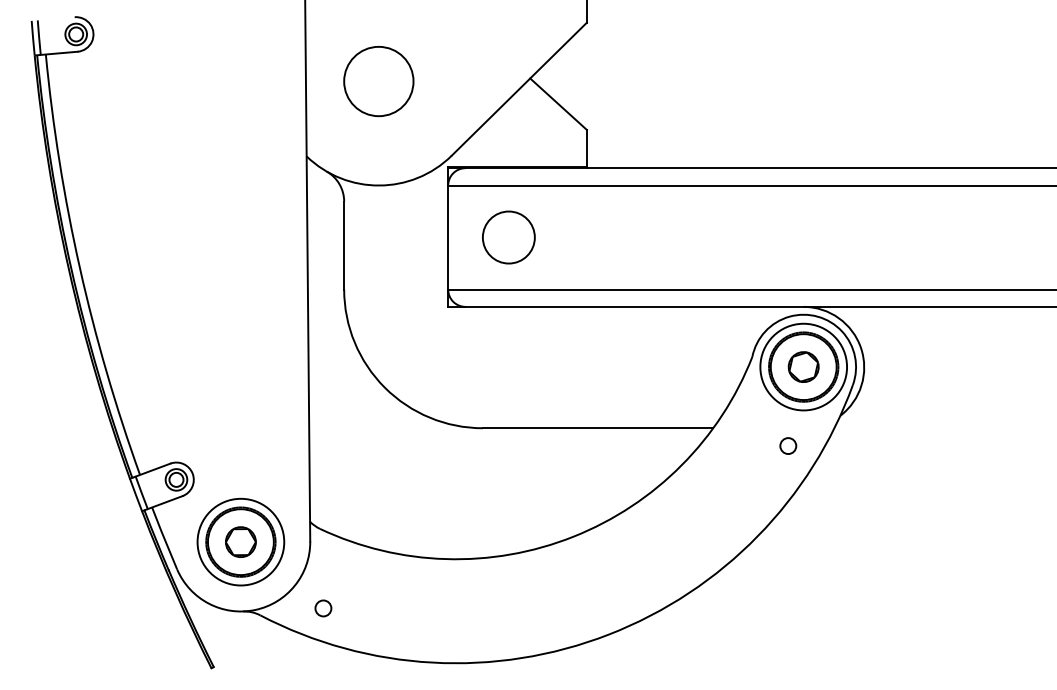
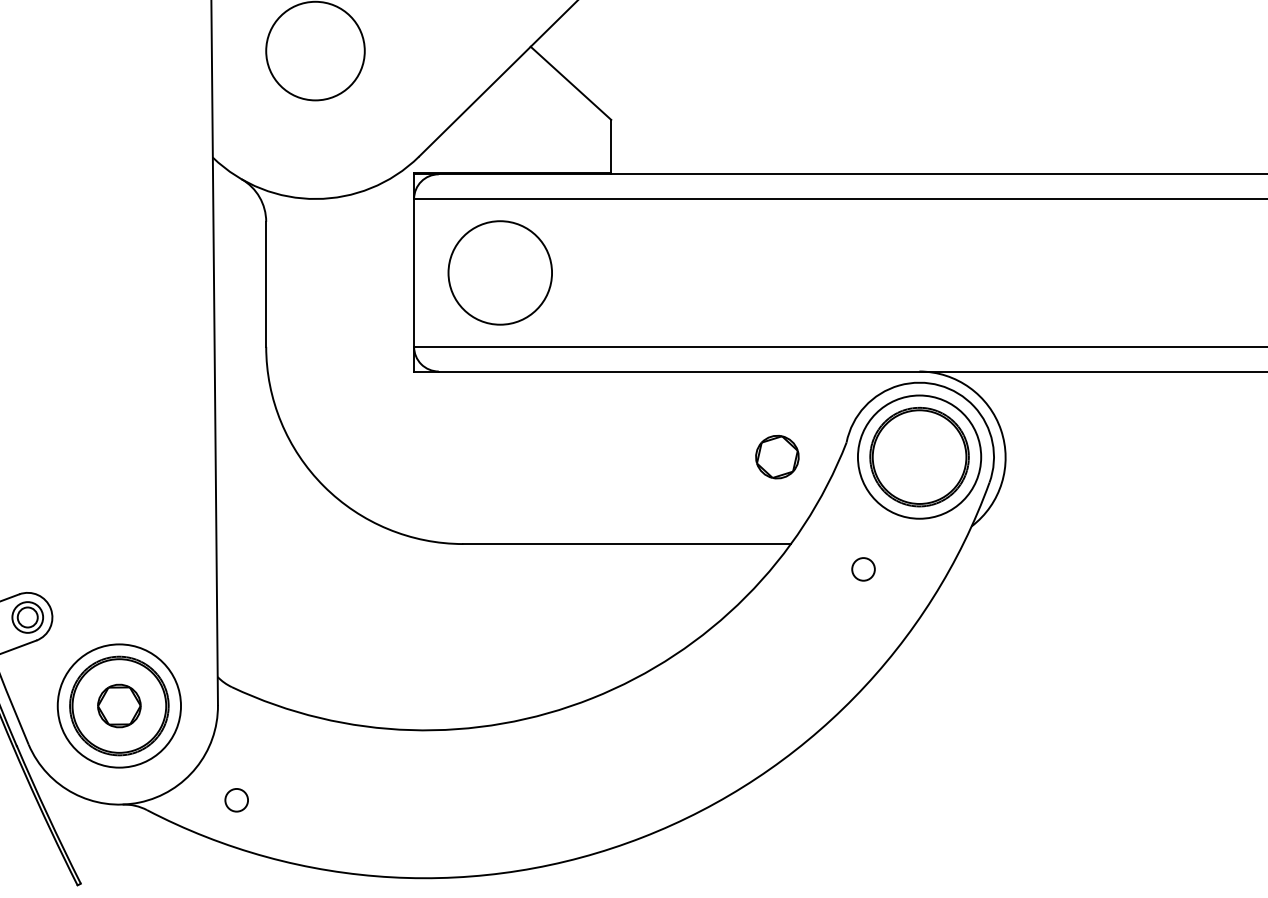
circle: (508, 237) -> (499, 272), size x1.4
part: (803, 366) -> (777, 456), moved
circle: (788, 445) -> (863, 568), moved

